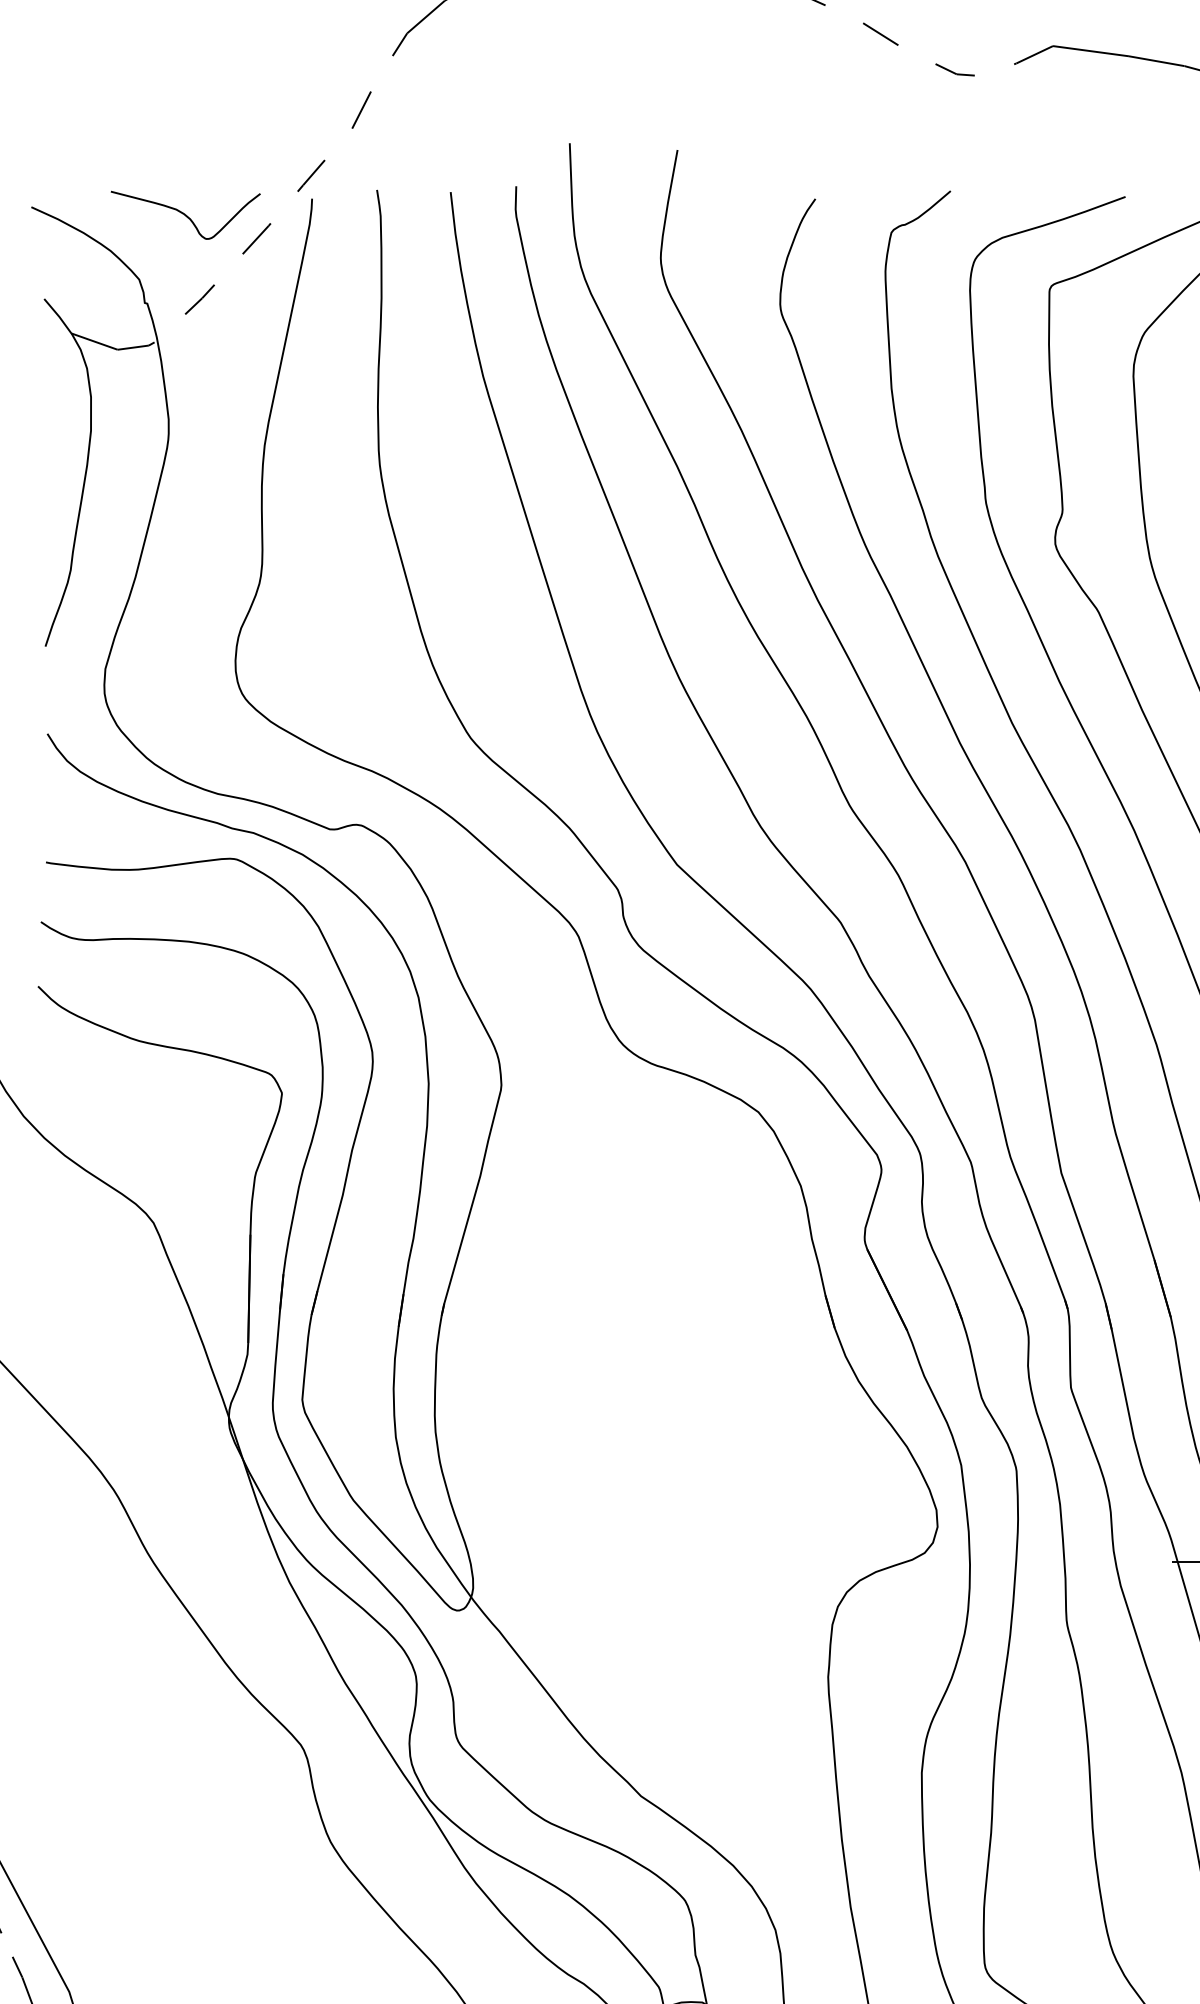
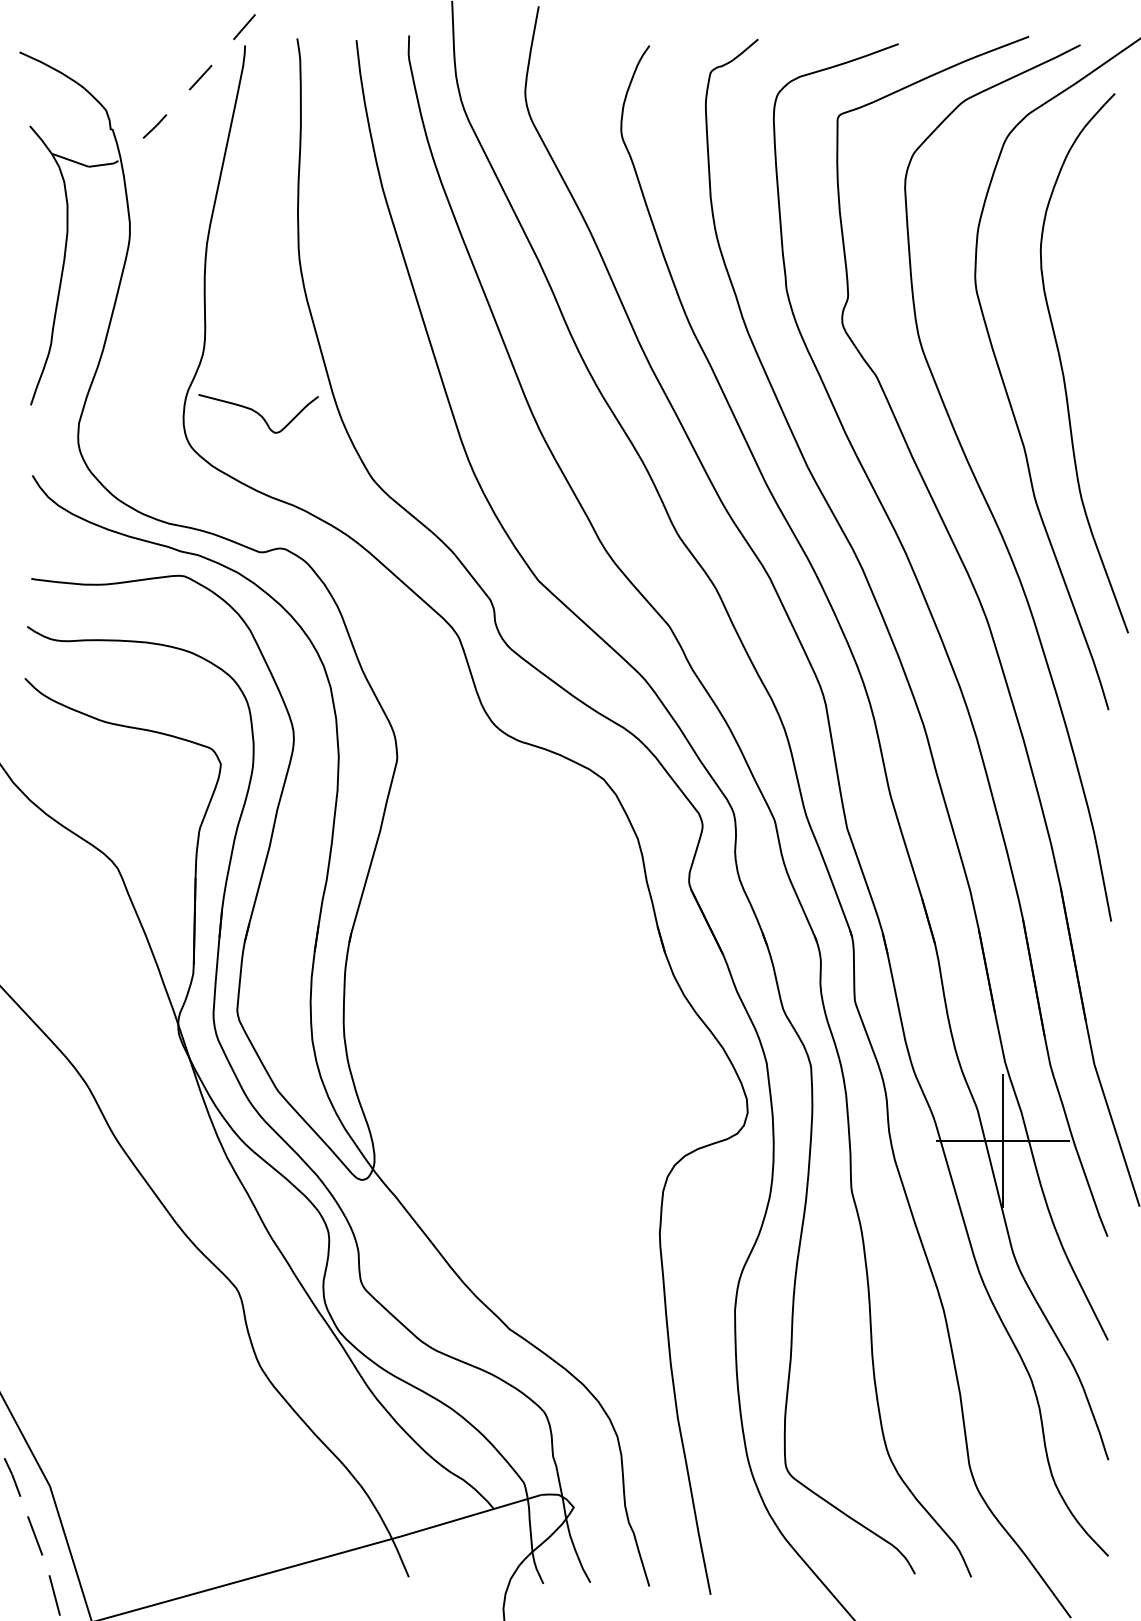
curve: (185, 214) -> (258, 413), moved

